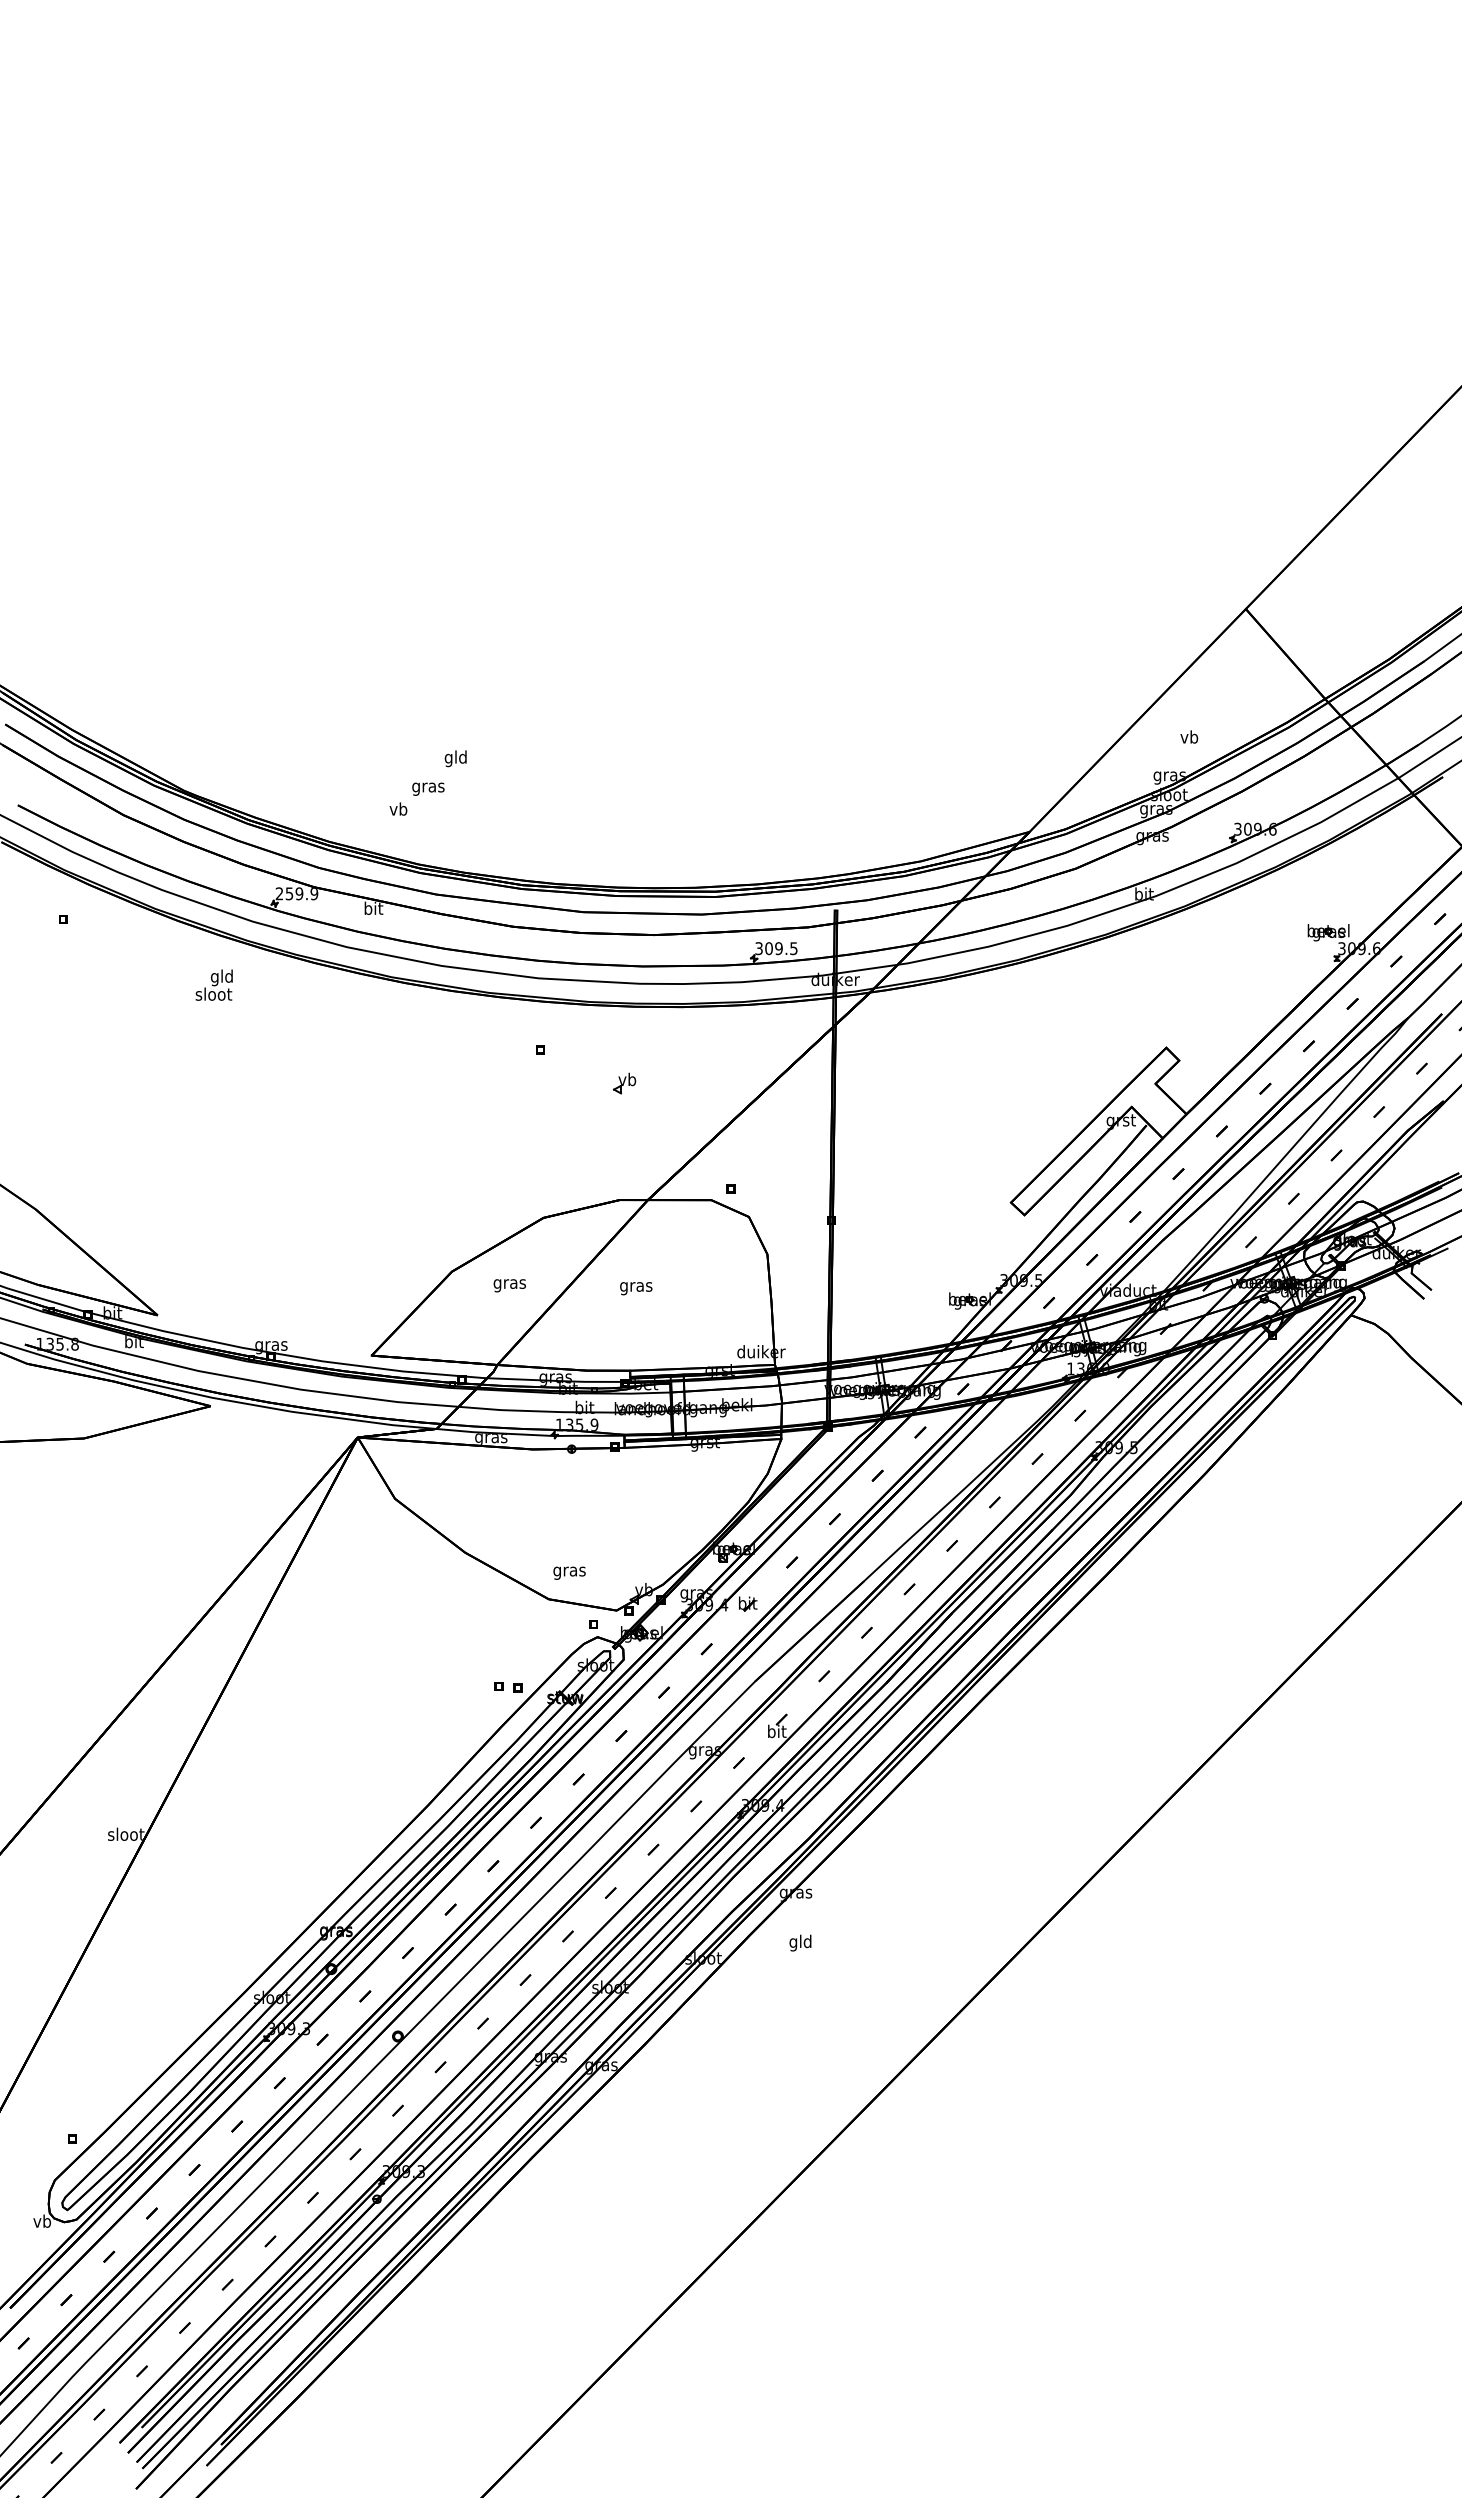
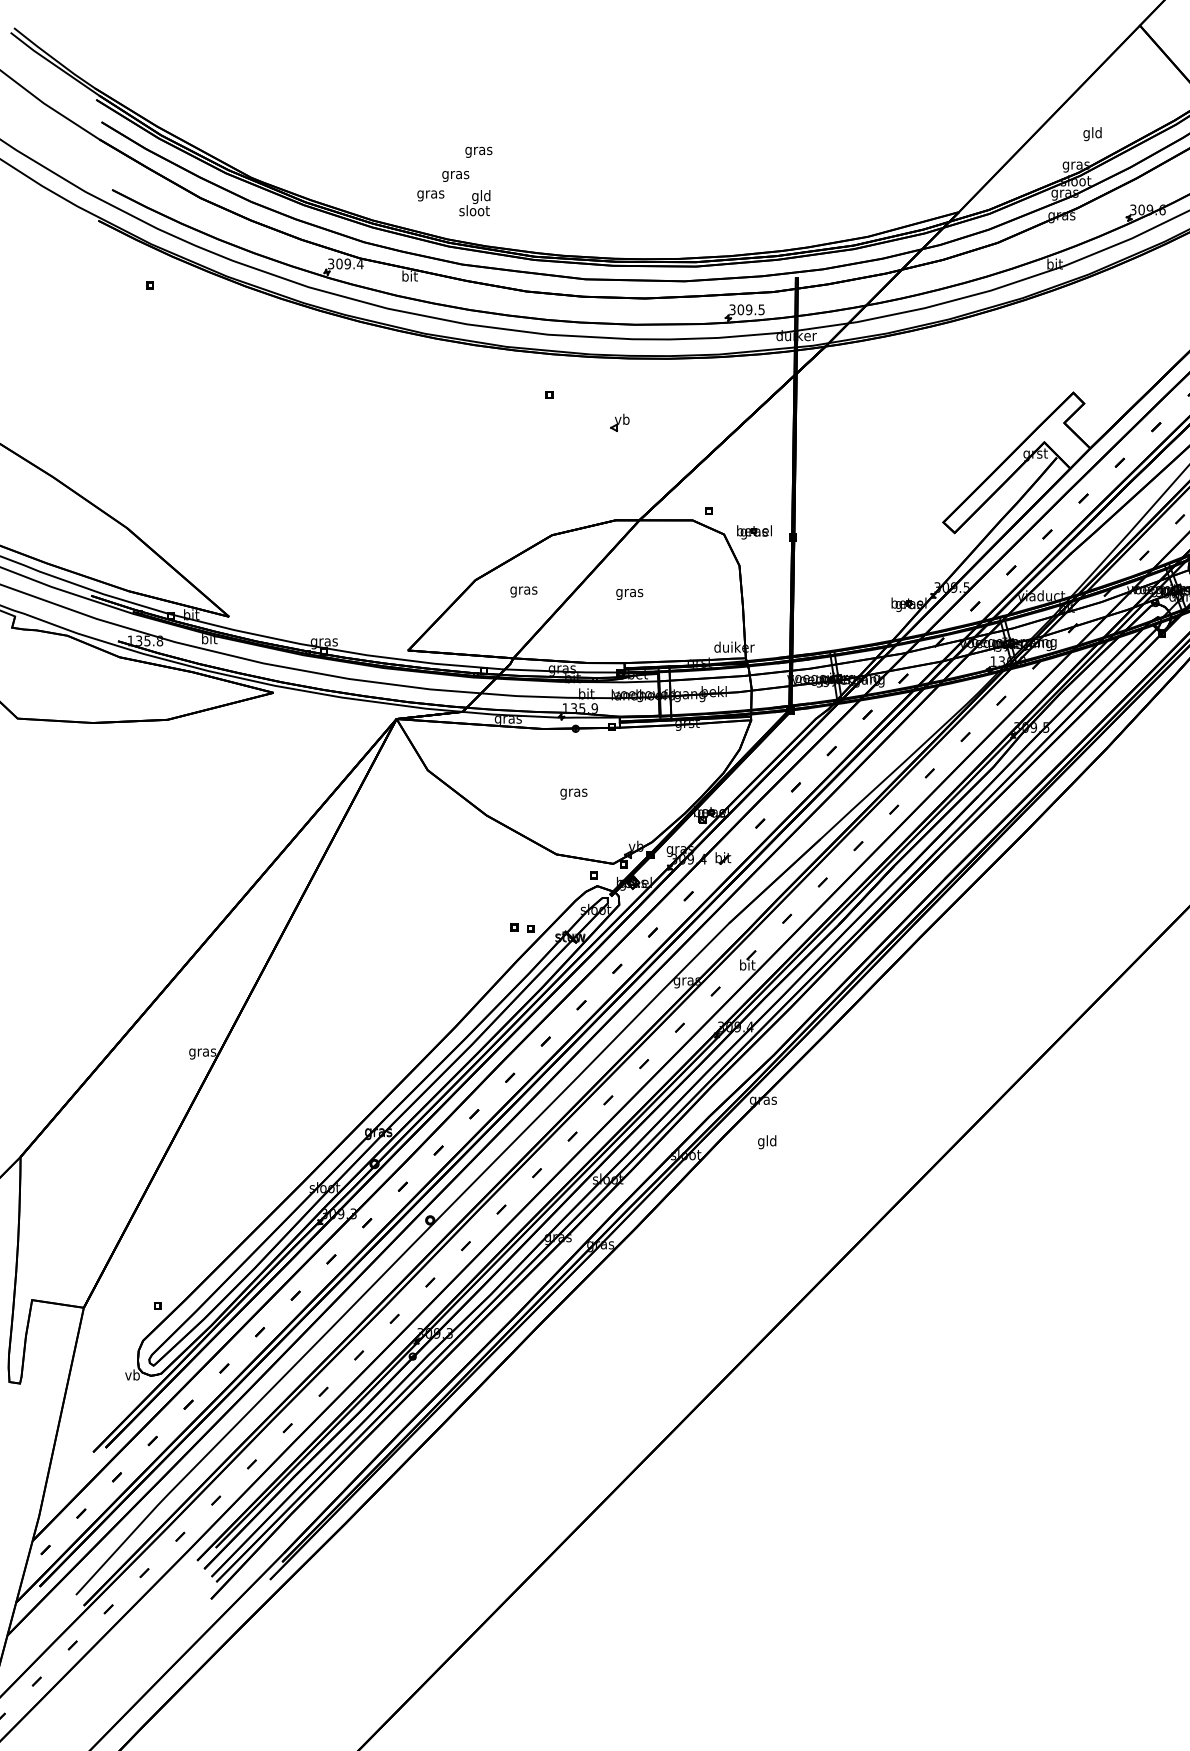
text: (1189, 738) -> (1092, 133), vb -> gld
text: (455, 758) -> (478, 150), gld -> gras
text: (398, 810) -> (430, 194), vb -> gras
text: (296, 893) -> (345, 263), 259.9 -> 309.4
text: (213, 984) -> (474, 202), moved
part: (785, 1214) -> (754, 532), added
text: (569, 1572) -> (573, 793), moved
text: (126, 1835) -> (203, 1052), sloot -> gras

